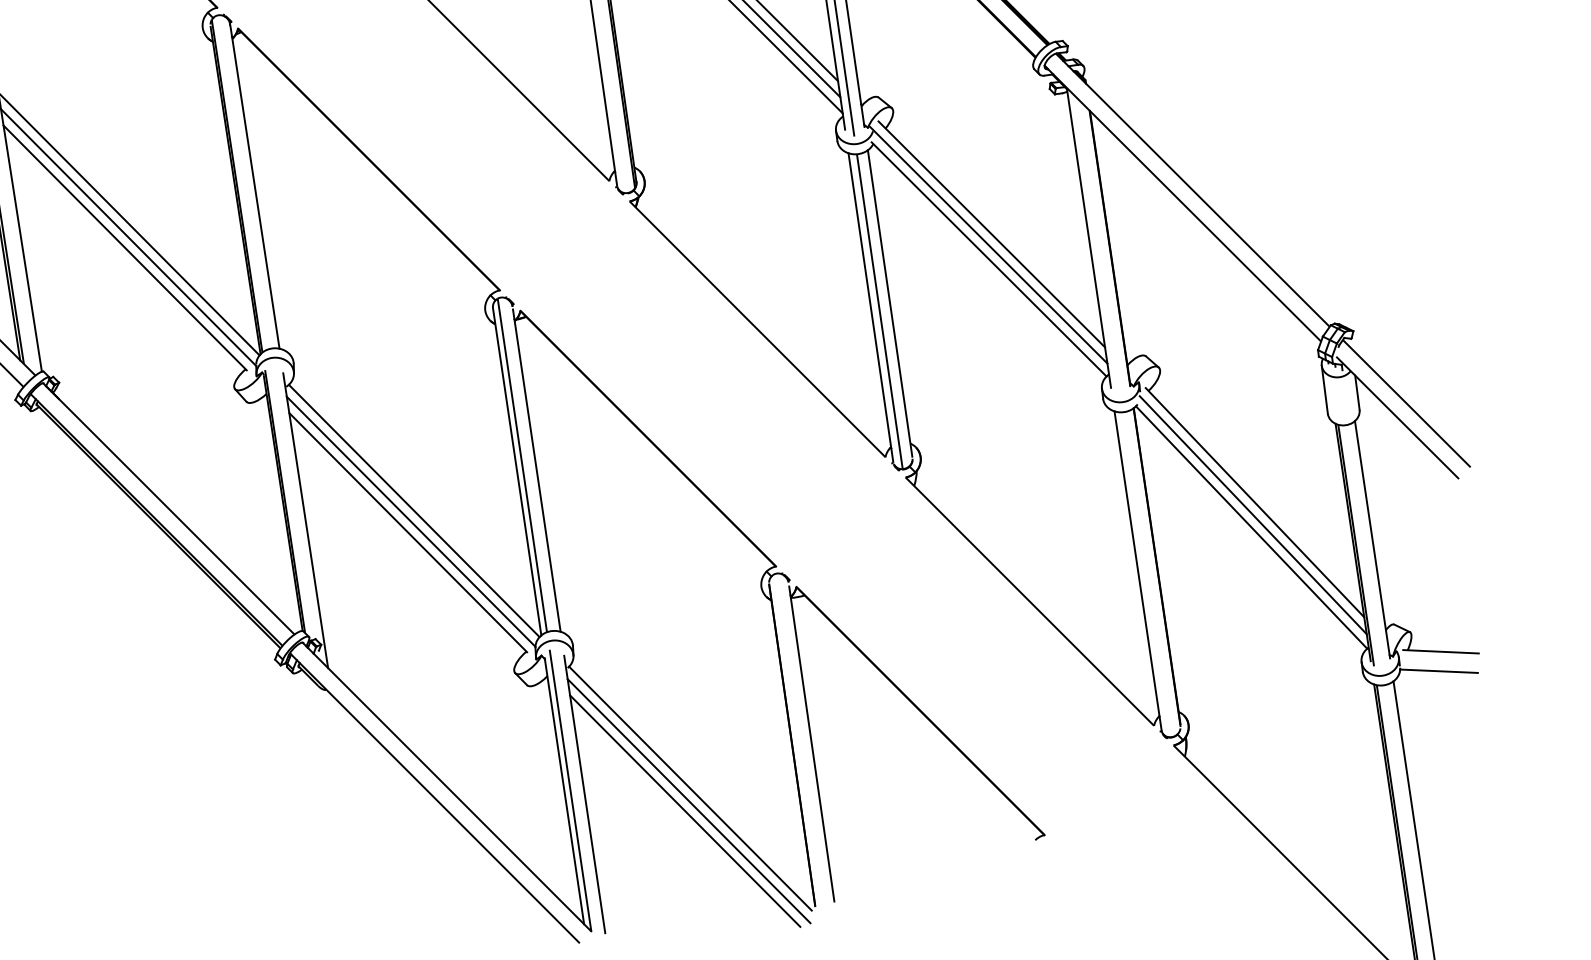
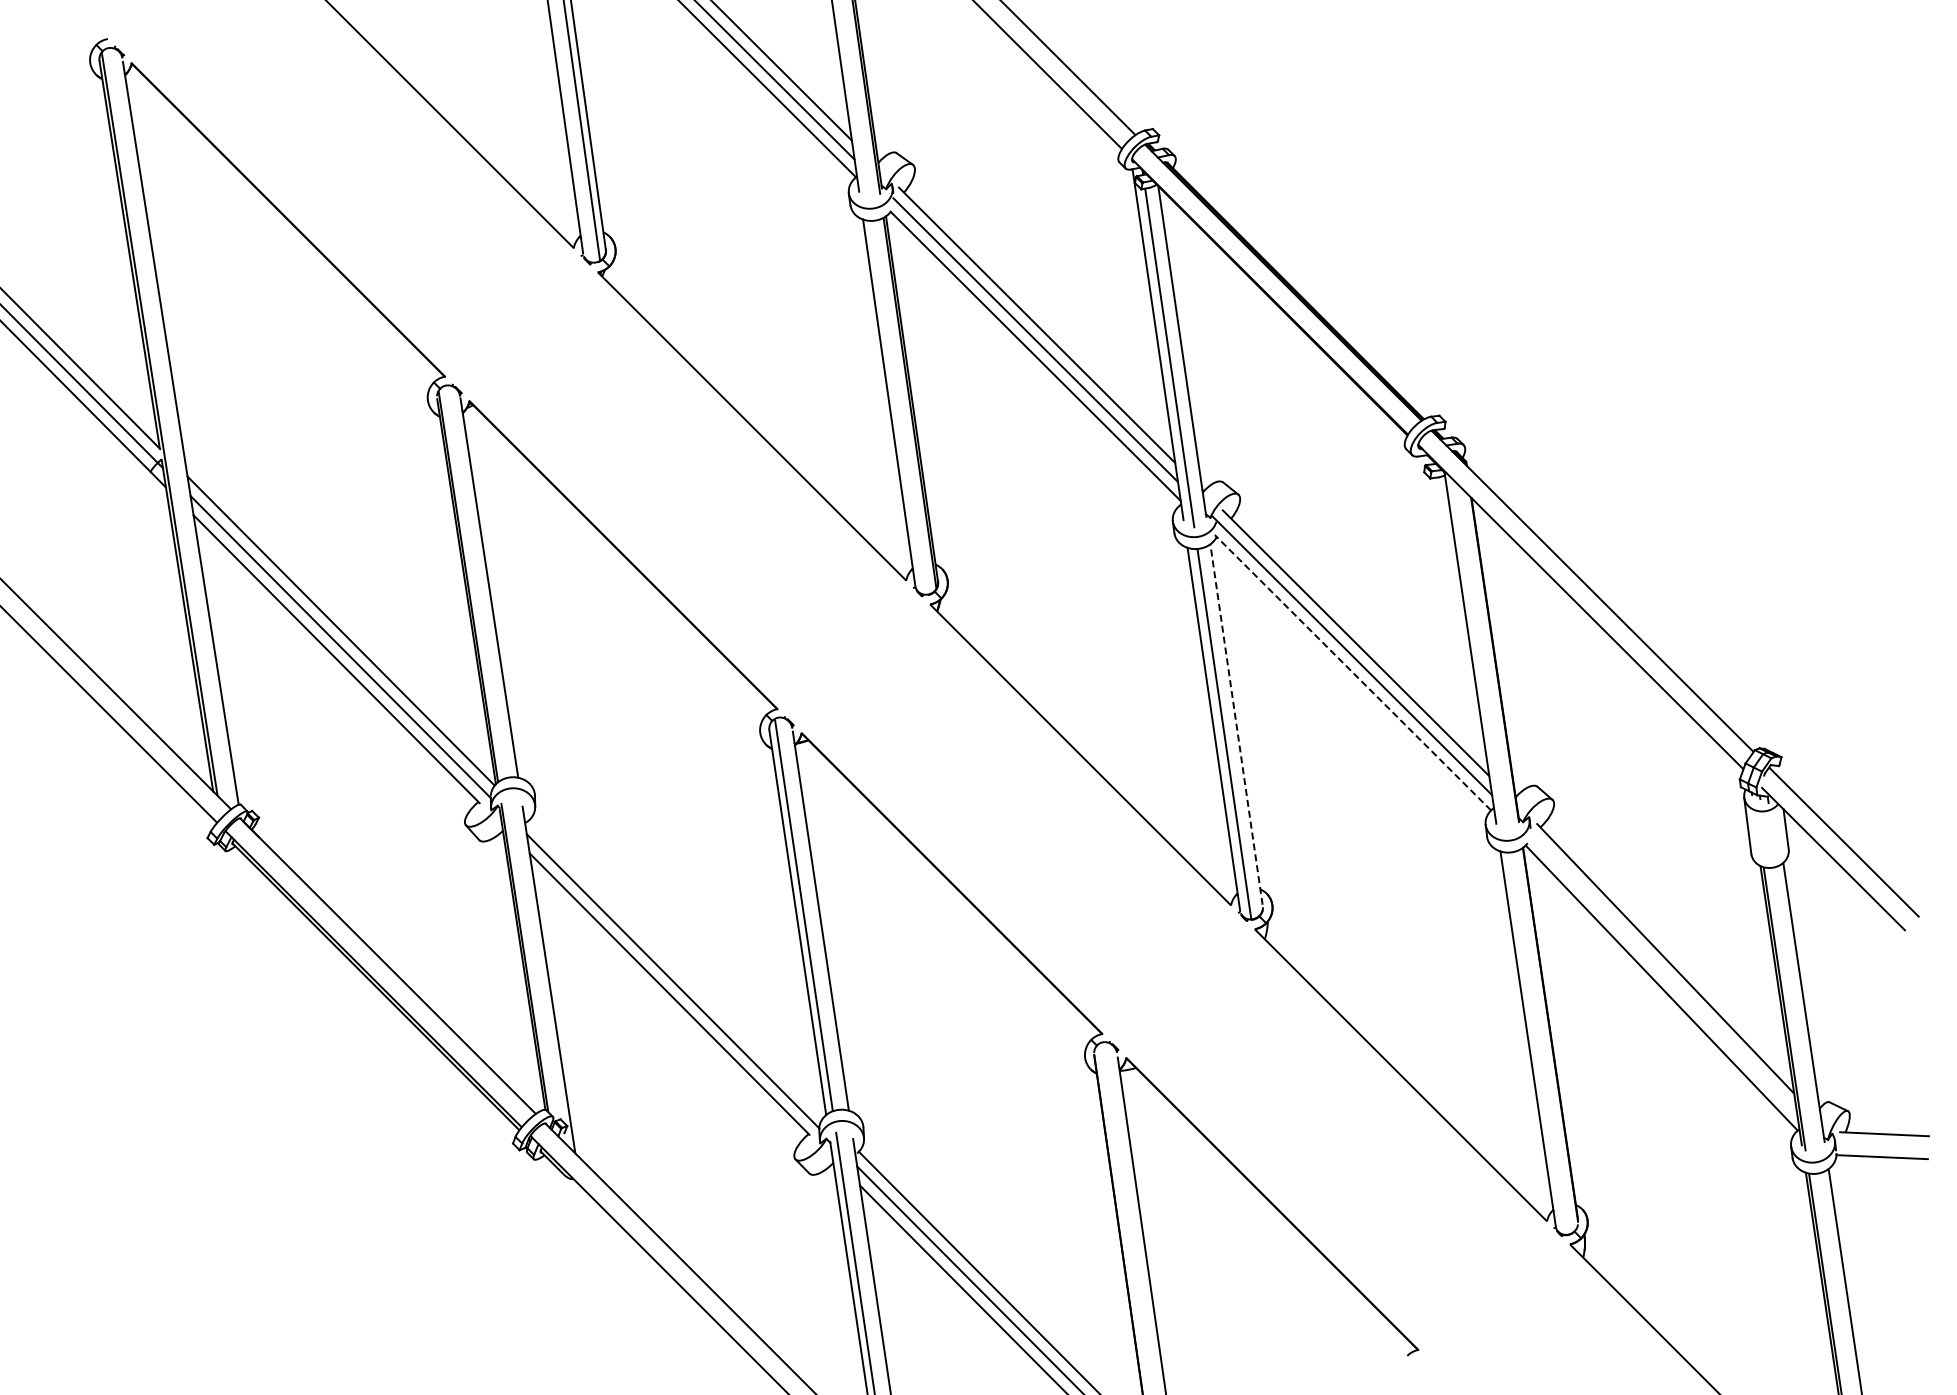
line: (988, 259) -> (1352, 672), solid -> dashed
line: (890, 303) -> (1236, 724), solid -> dashed
line: (414, 510) -> (676, 968), removed
line: (1253, 515) -> (1663, 973), removed

